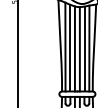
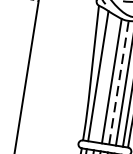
line: (70, 47) -> (105, 77), removed
line: (79, 48) -> (118, 81), solid -> dashed

